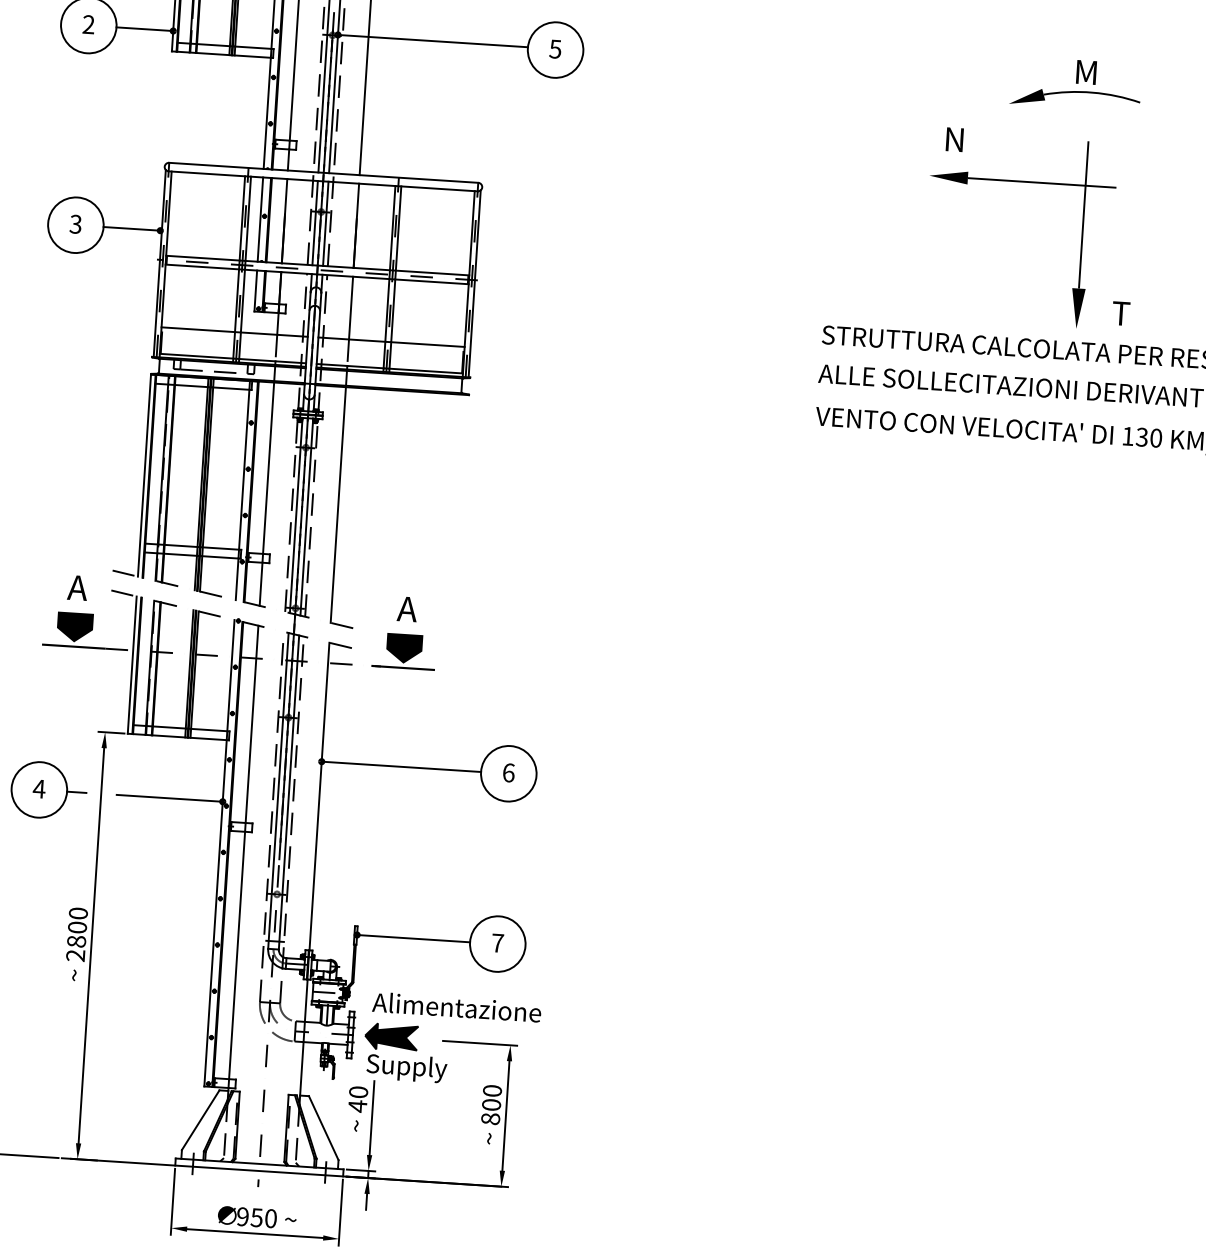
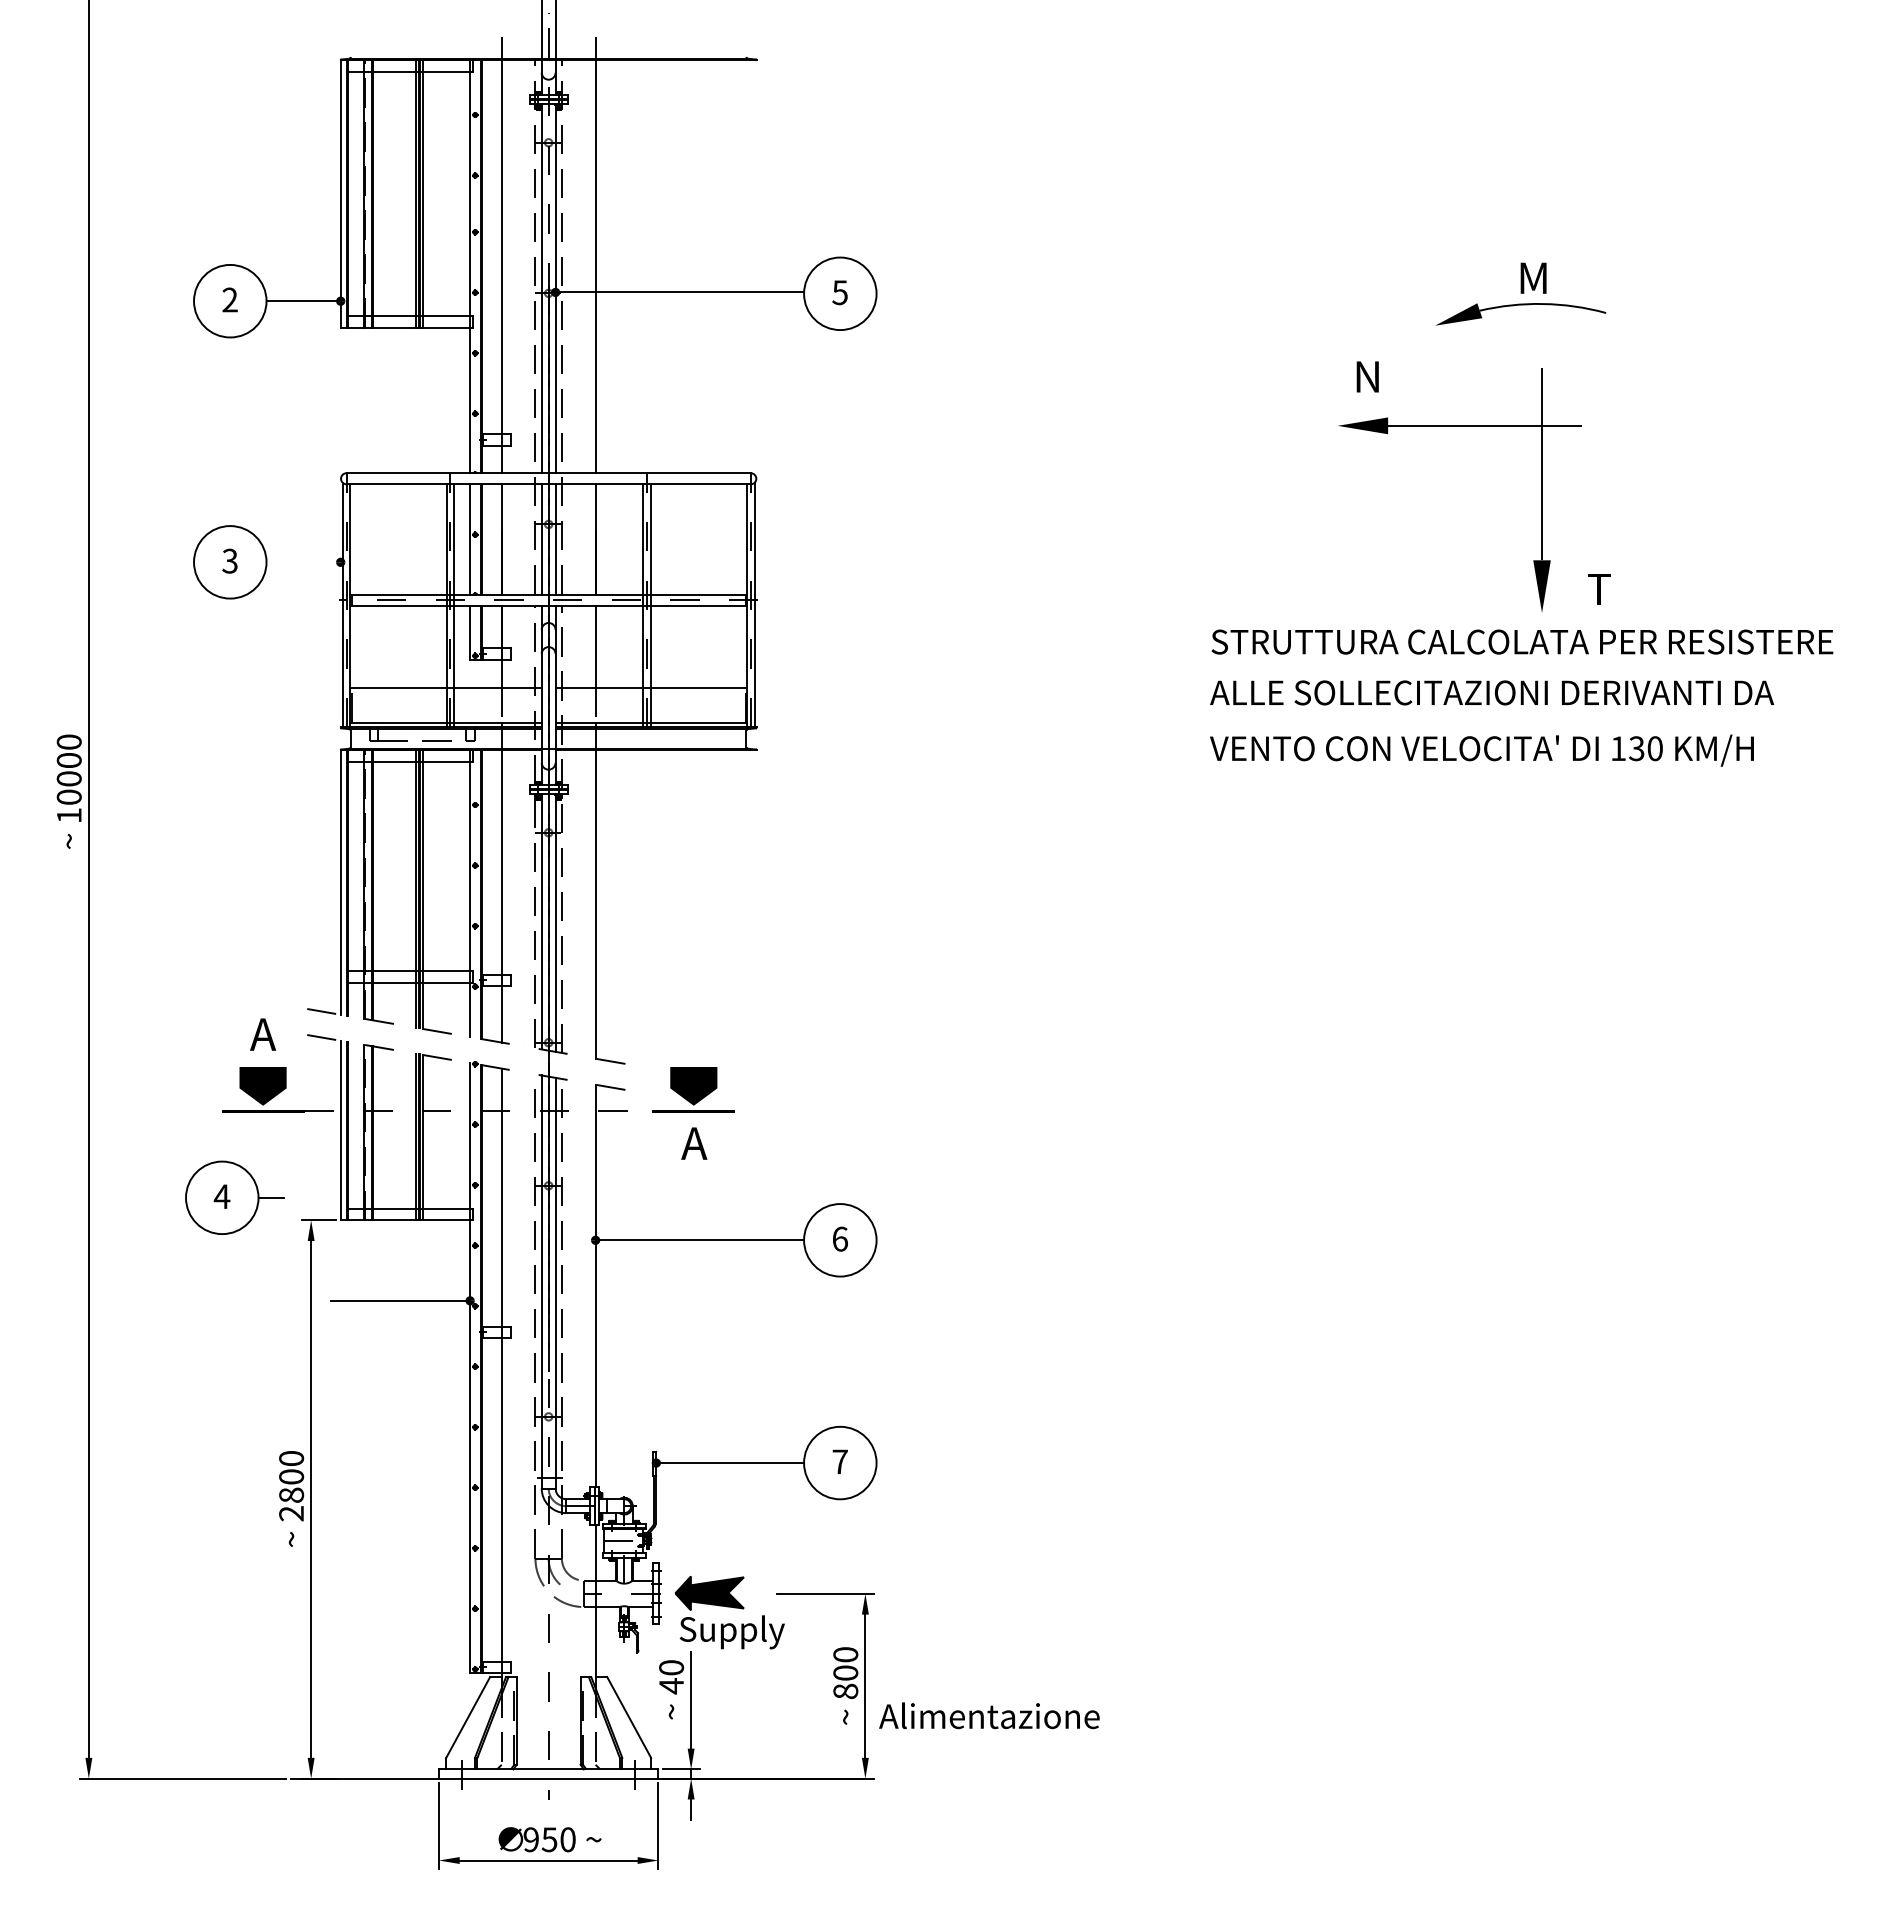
line: (131, 228) -> (303, 562), removed
text: (407, 609) -> (694, 1143), moved
part: (48, 790) -> (234, 1197), moved
text: (457, 1007) -> (989, 1715), moved

